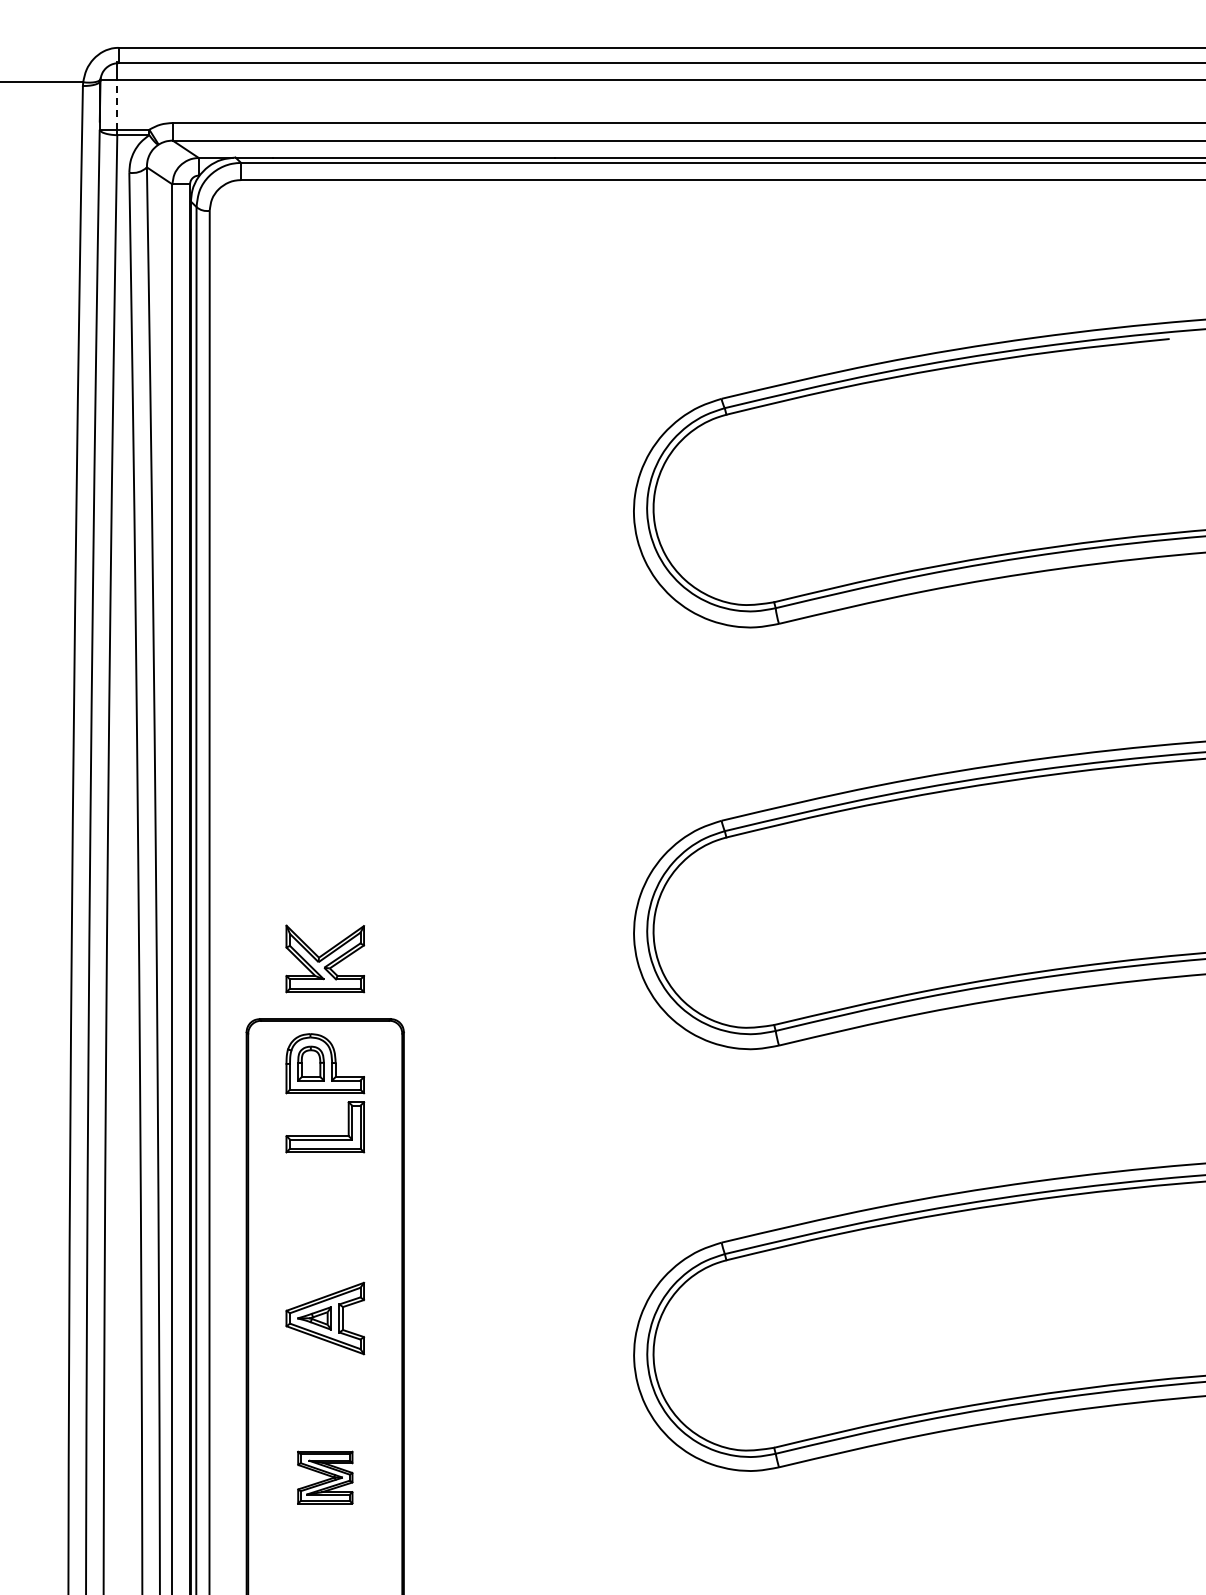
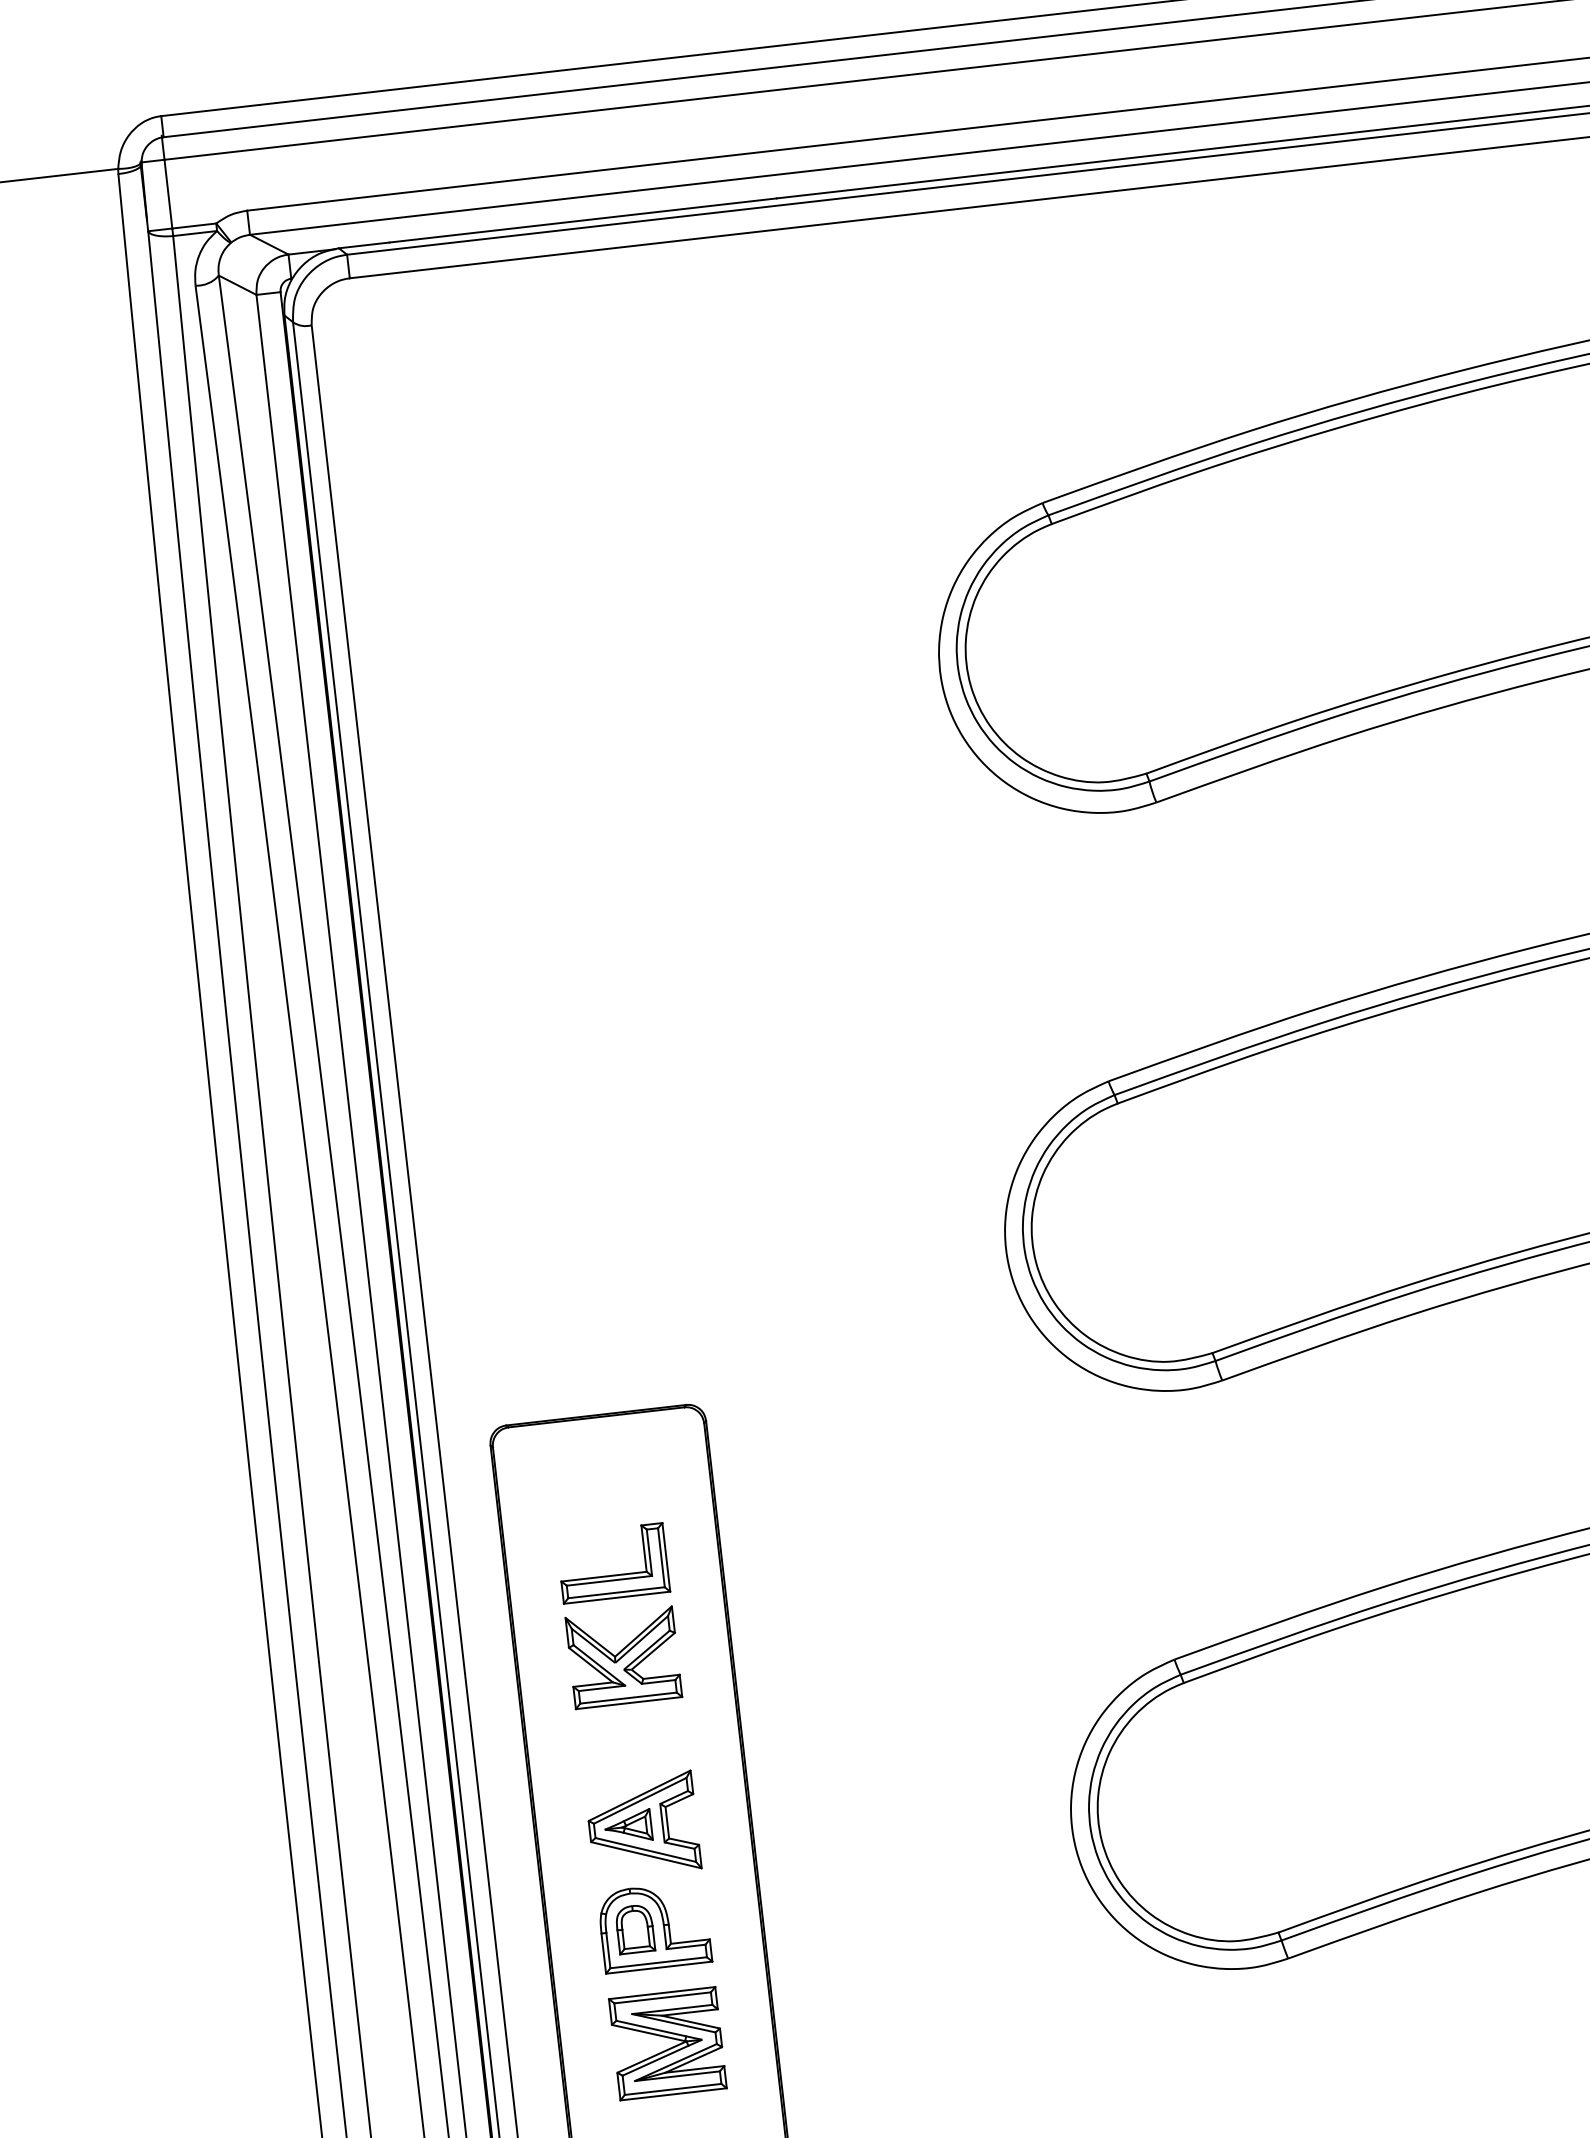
line: (117, 104) -> (168, 193), dashed -> solid
part: (325, 958) -> (624, 1656), moved
part: (325, 1063) -> (654, 1926), moved
part: (325, 1477) -> (668, 2043), size x1.43

